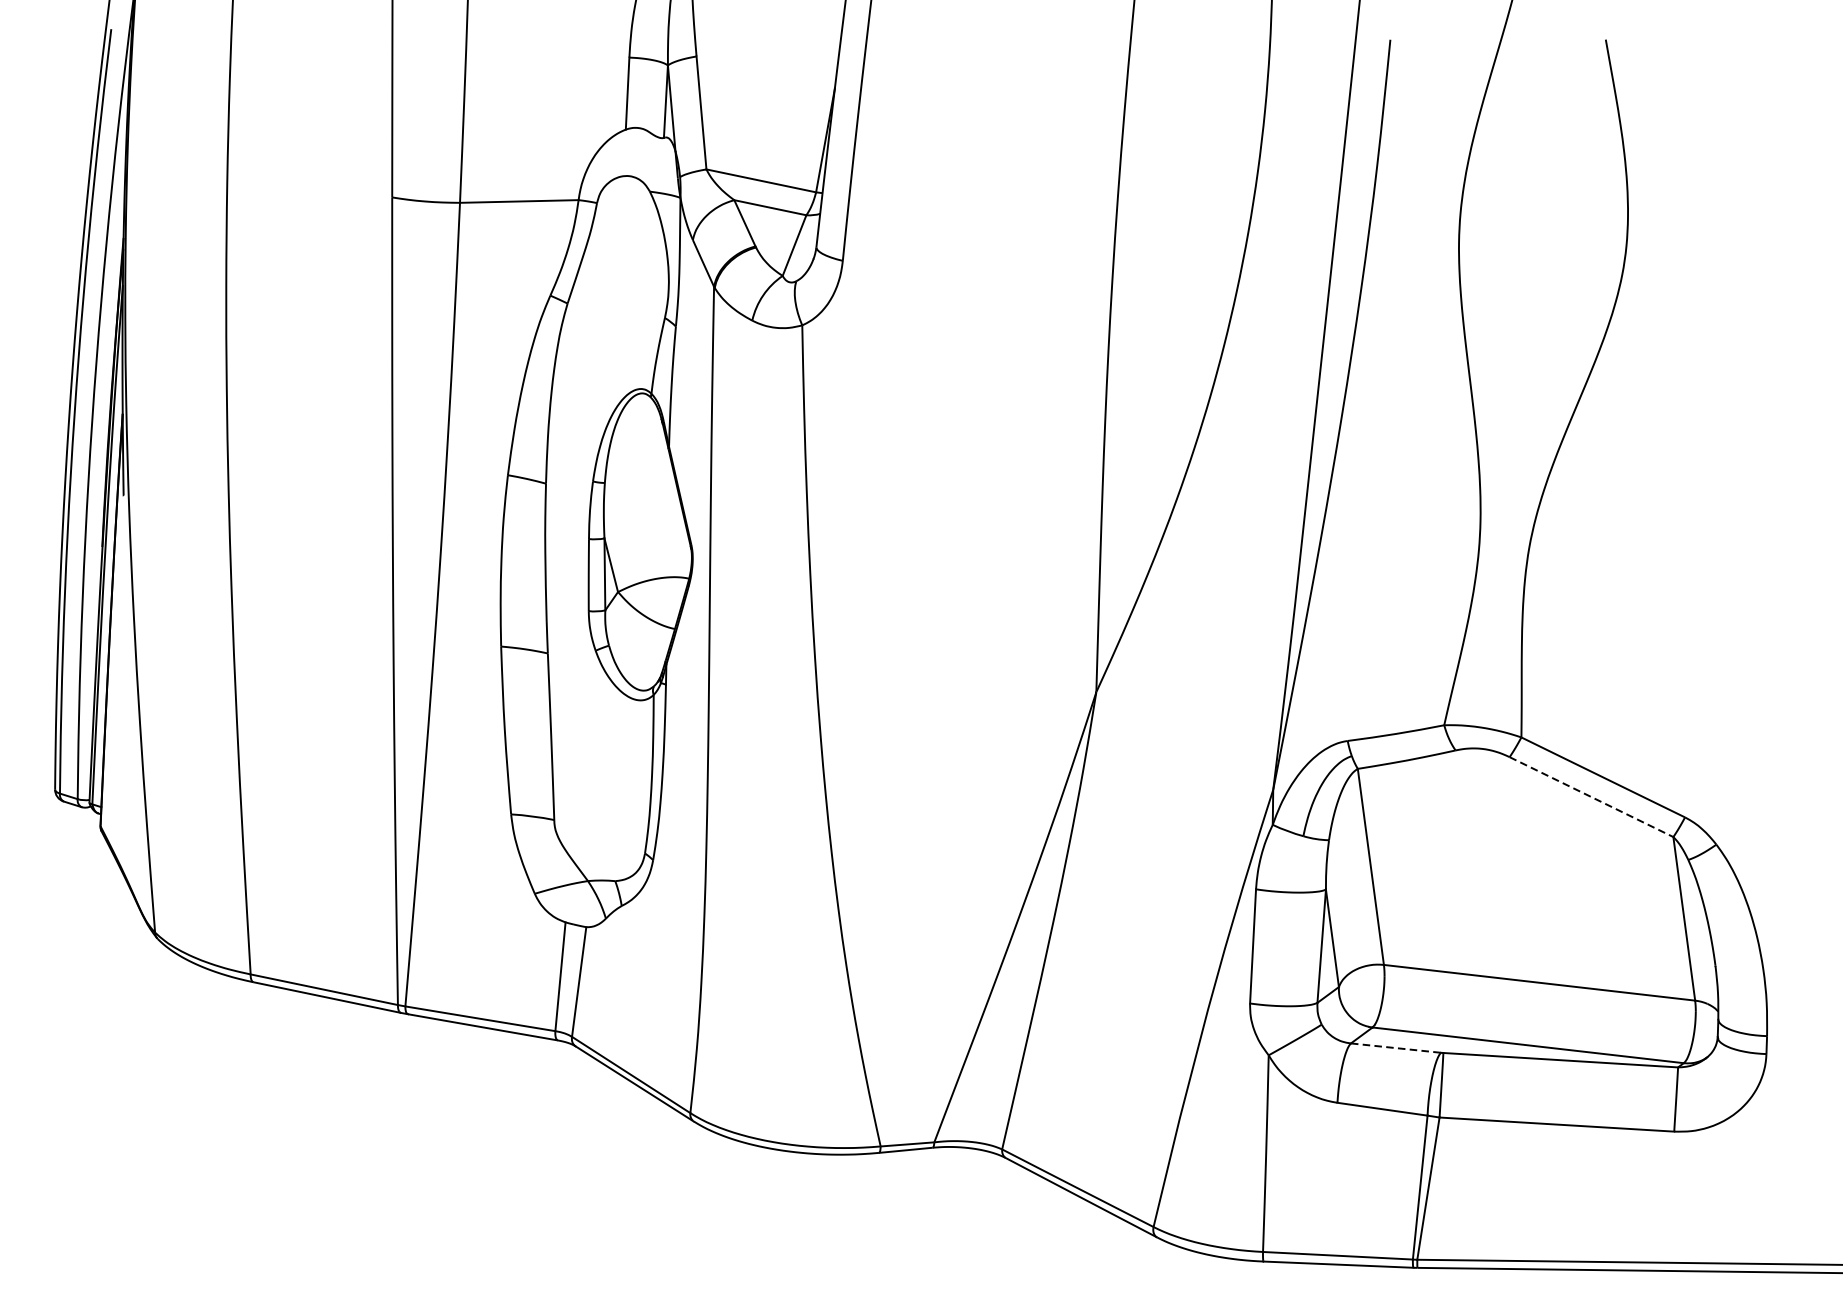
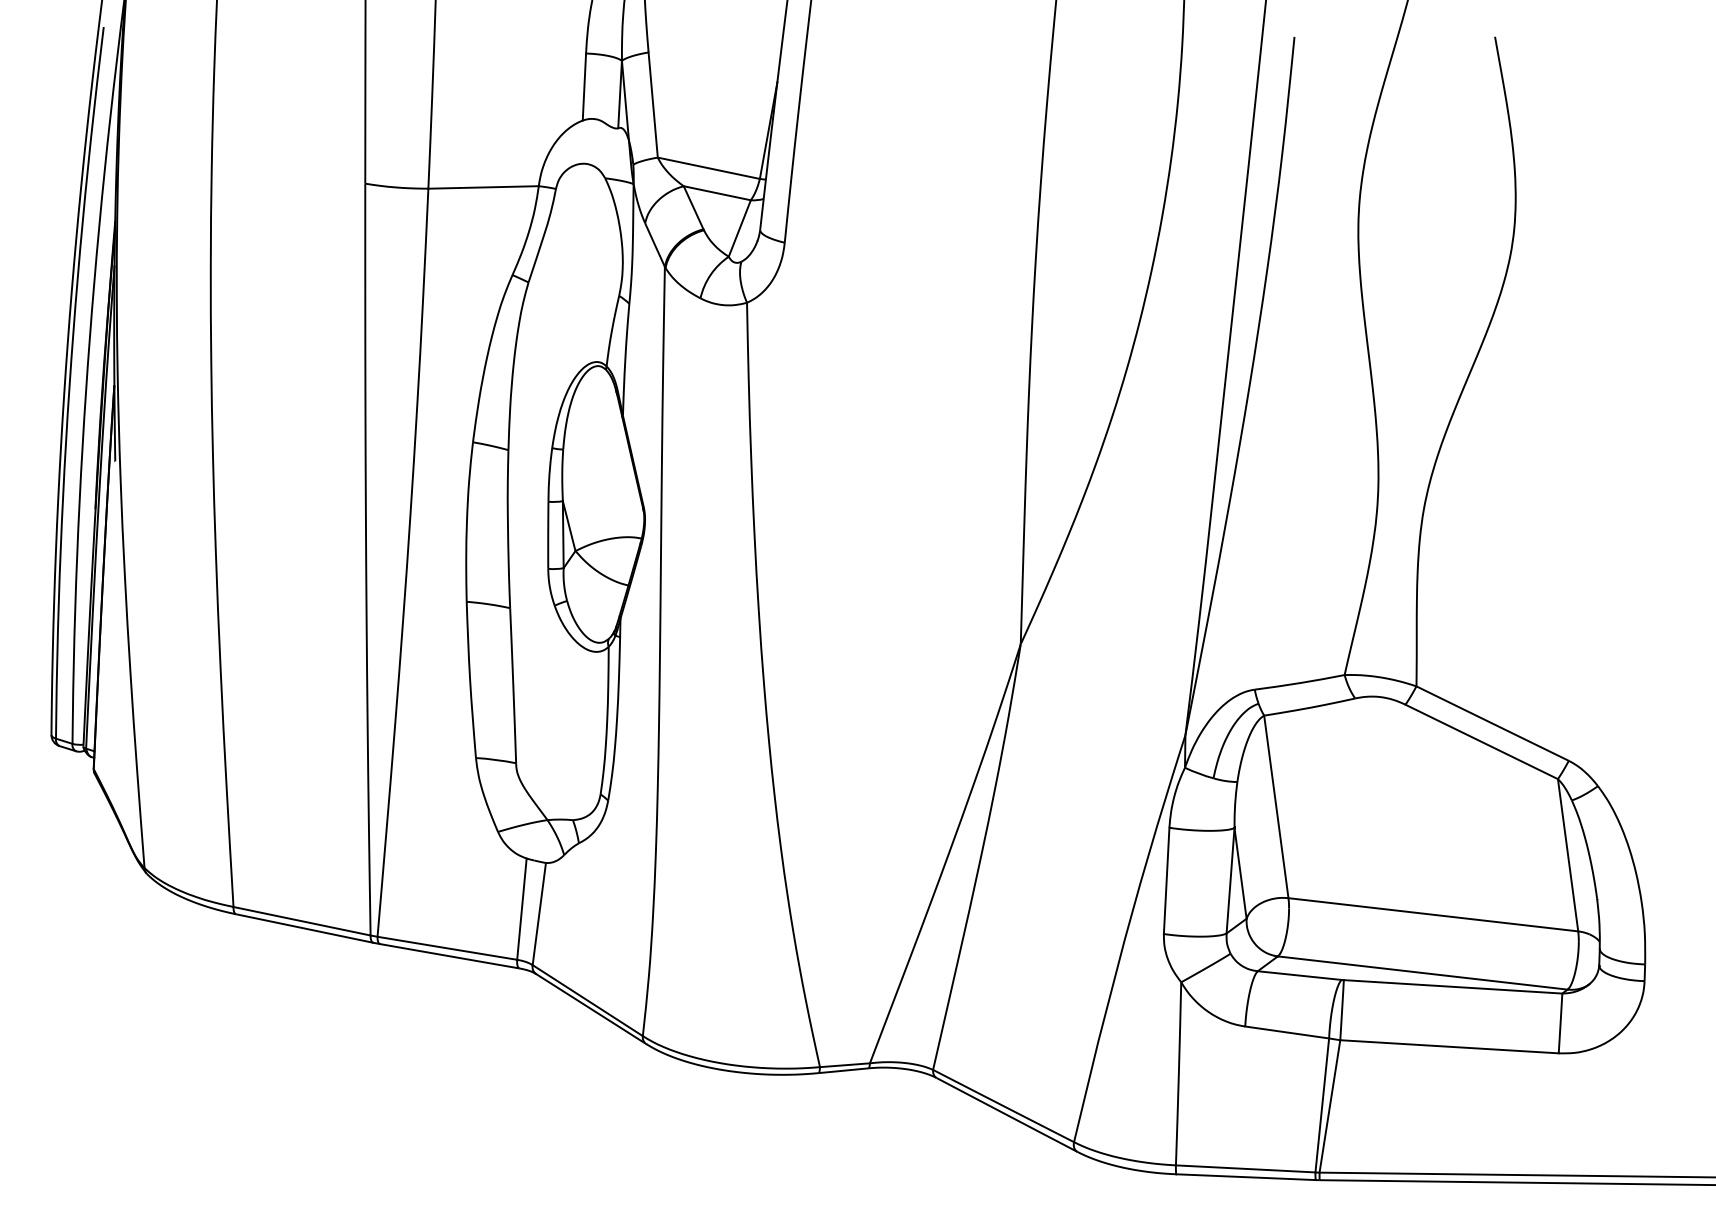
line: (1591, 796) -> (1481, 741), dashed -> solid
line: (1396, 1048) -> (1300, 975), dashed -> solid

